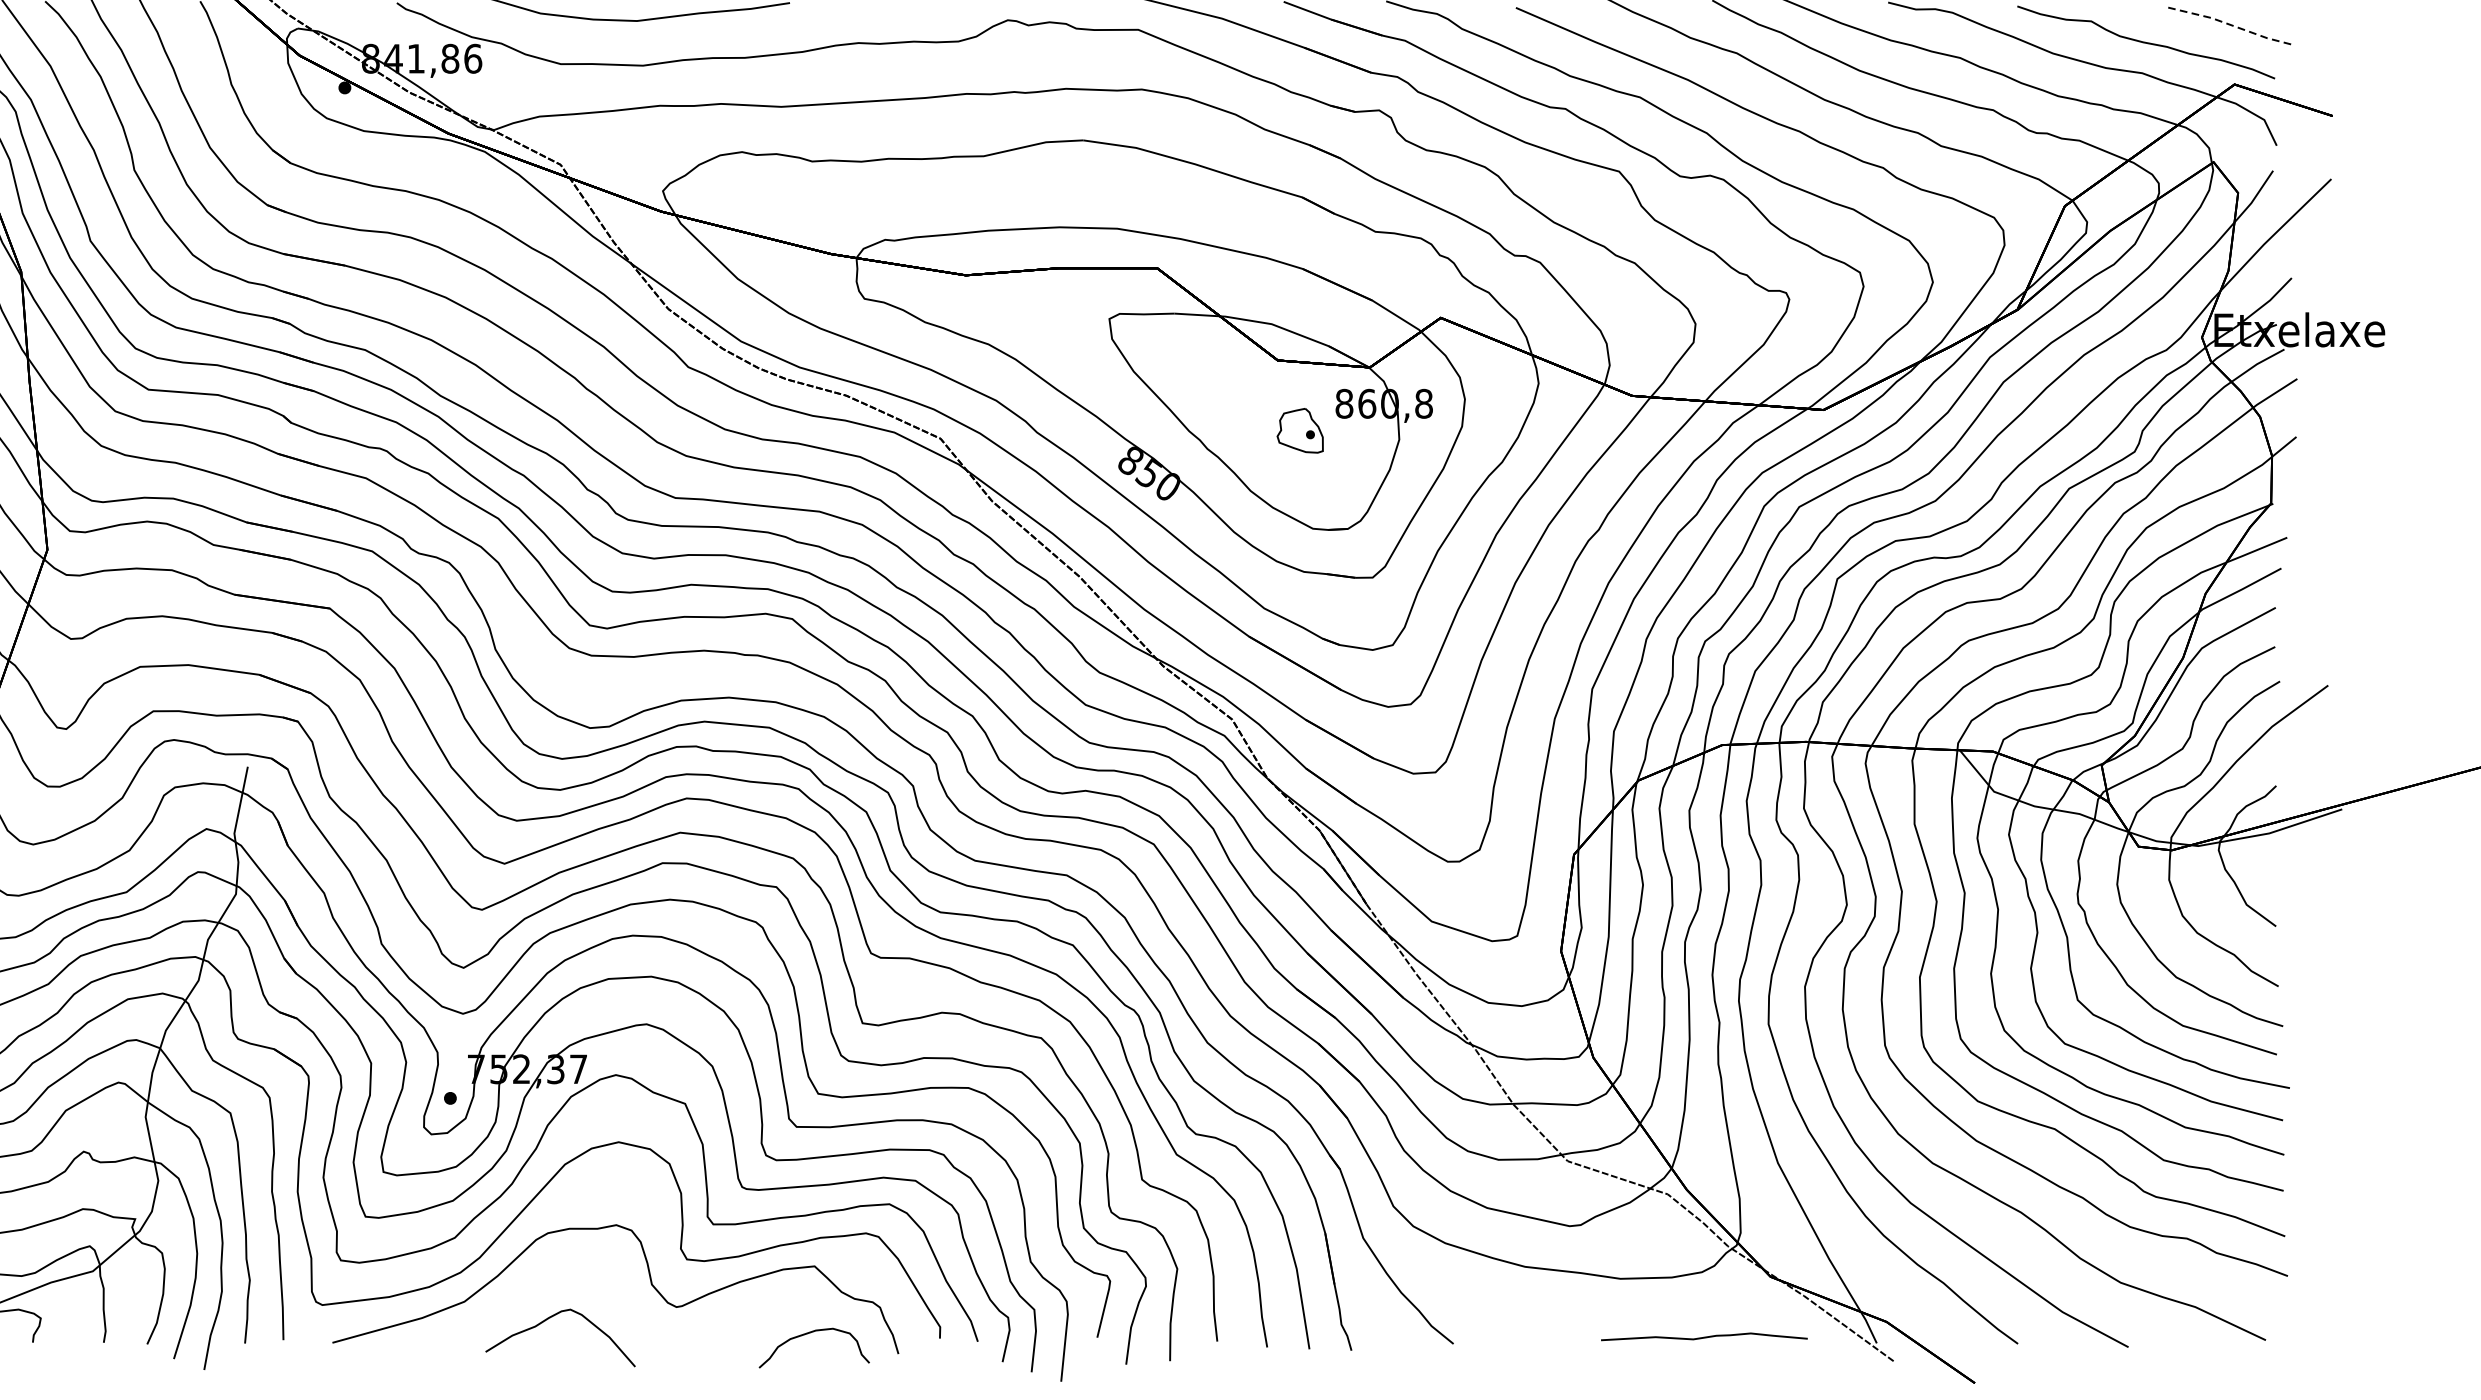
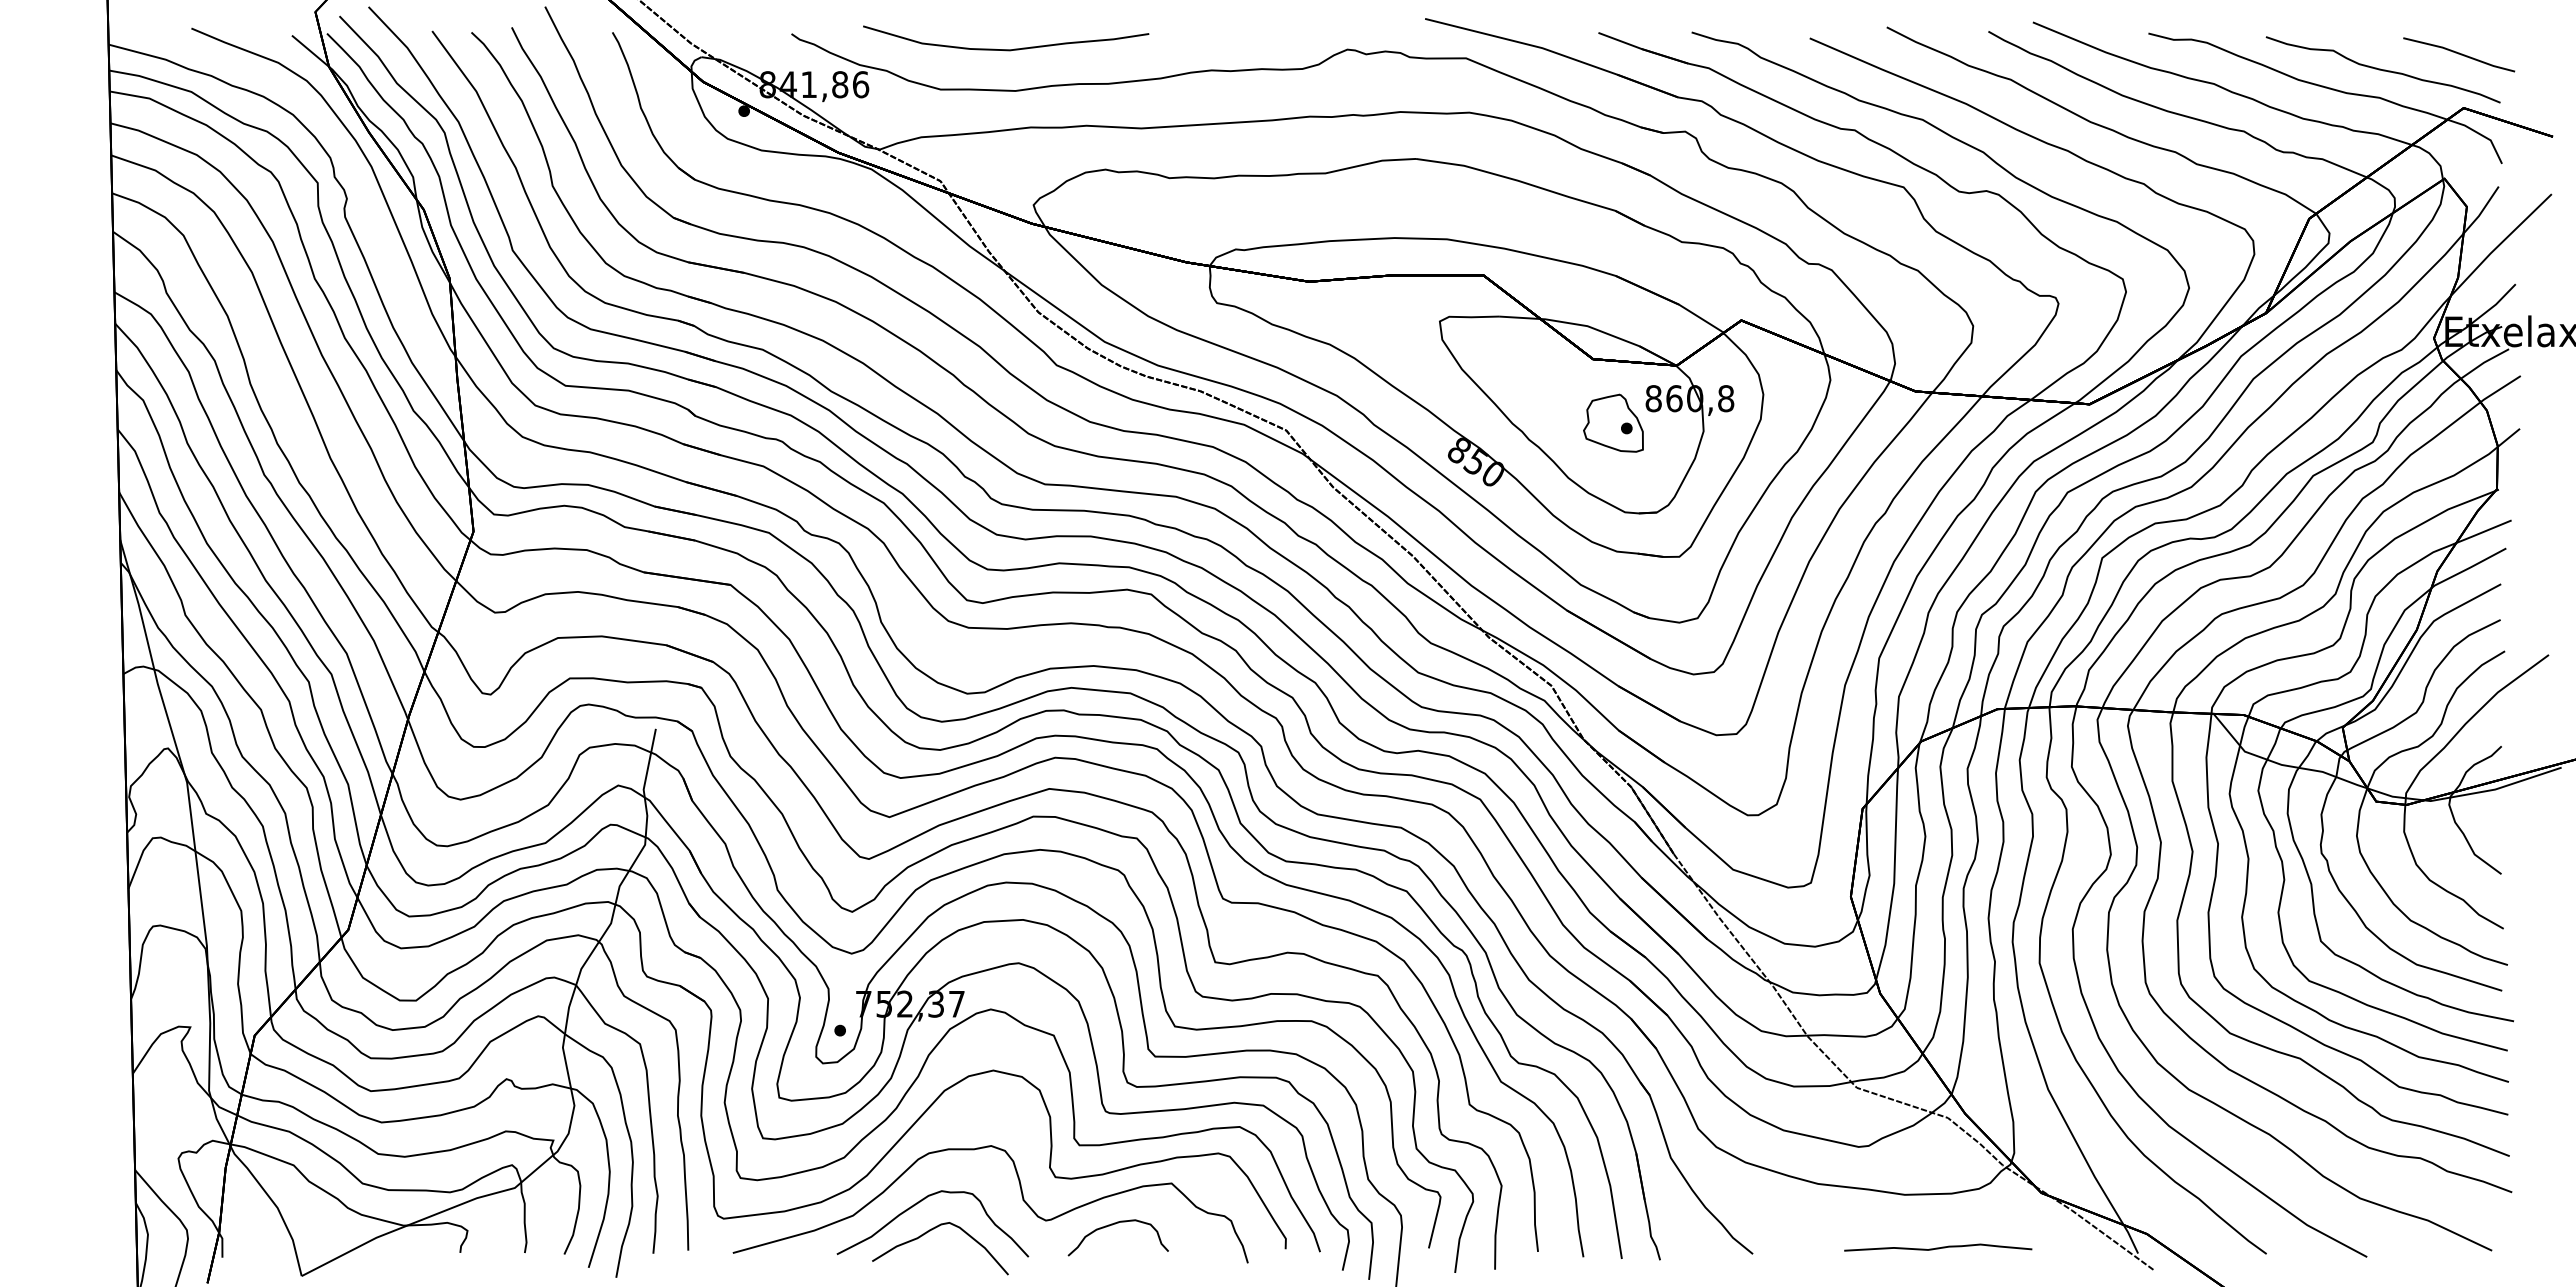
line: (2230, 24) -> (2459, 53), dashed -> solid
part: (1300, 430) -> (1613, 422), size x1.43
curve: (538, 1287) -> (920, 1202), added
curve: (807, 1334) -> (1112, 1225), moved
curve: (1704, 1336) -> (1938, 1247), moved

